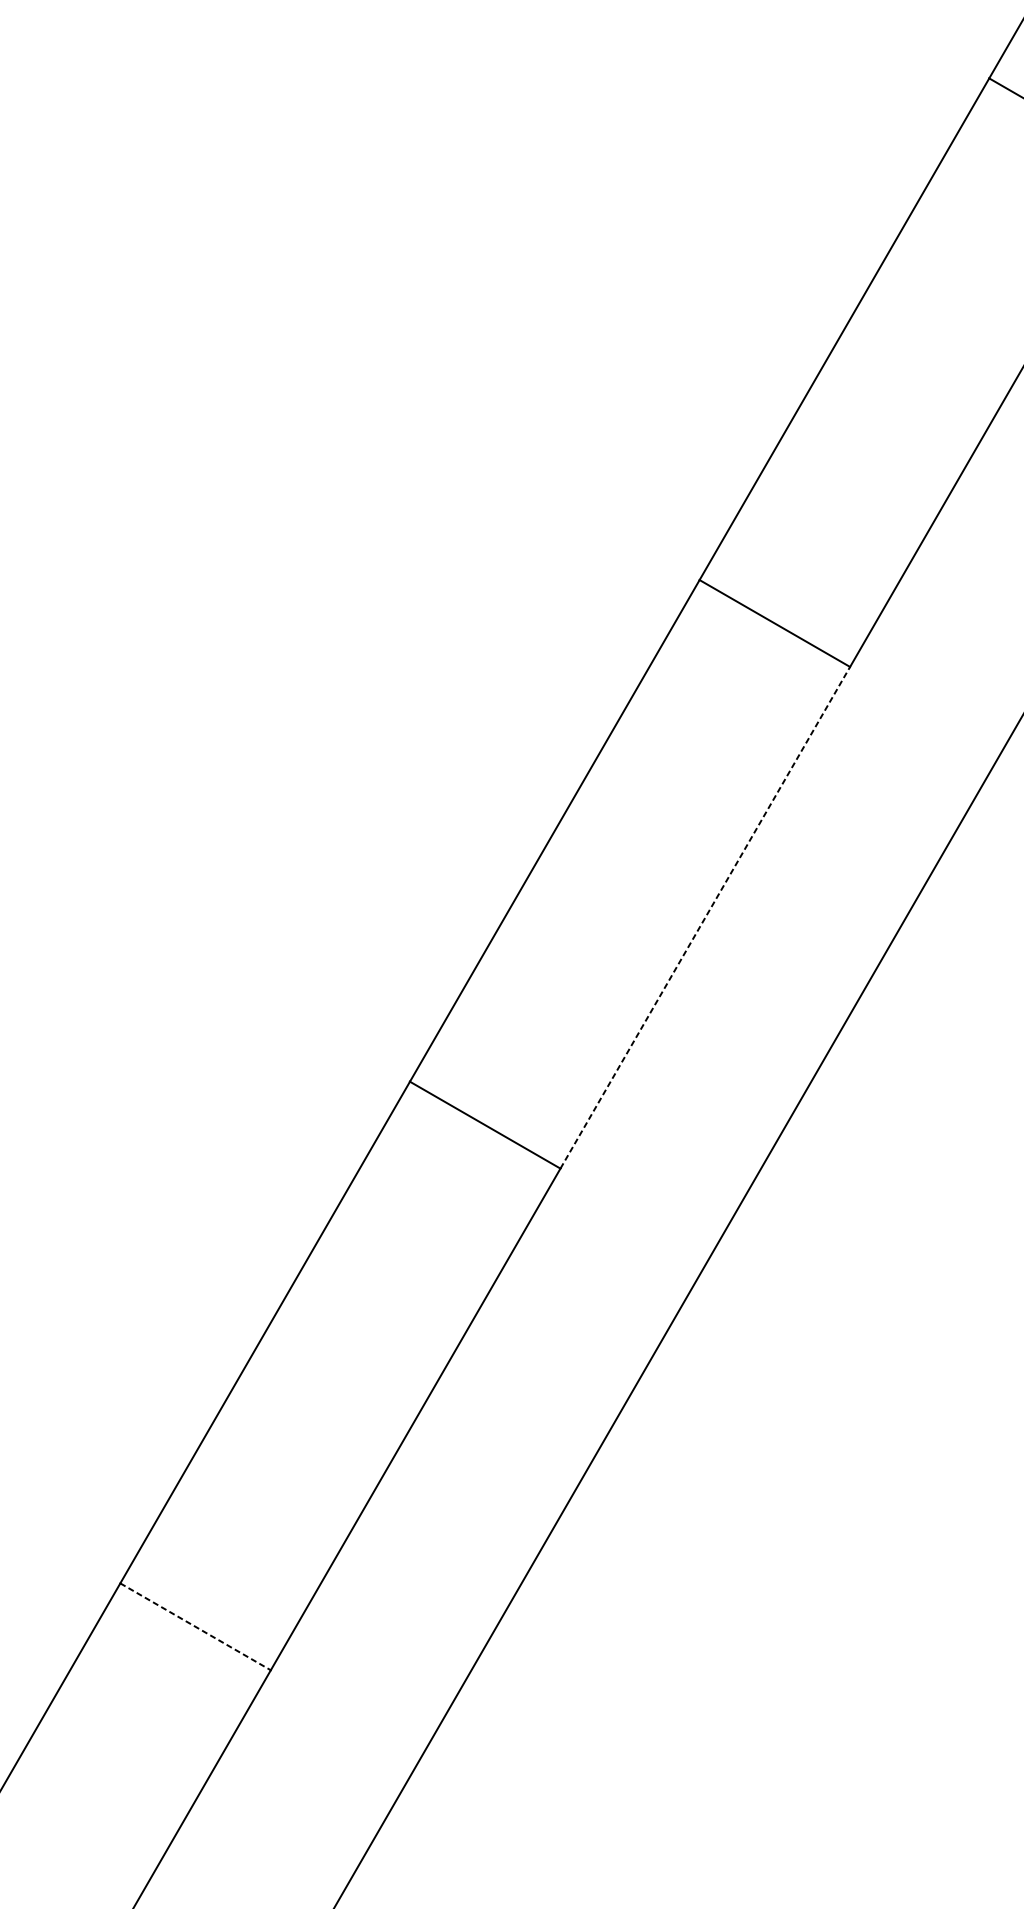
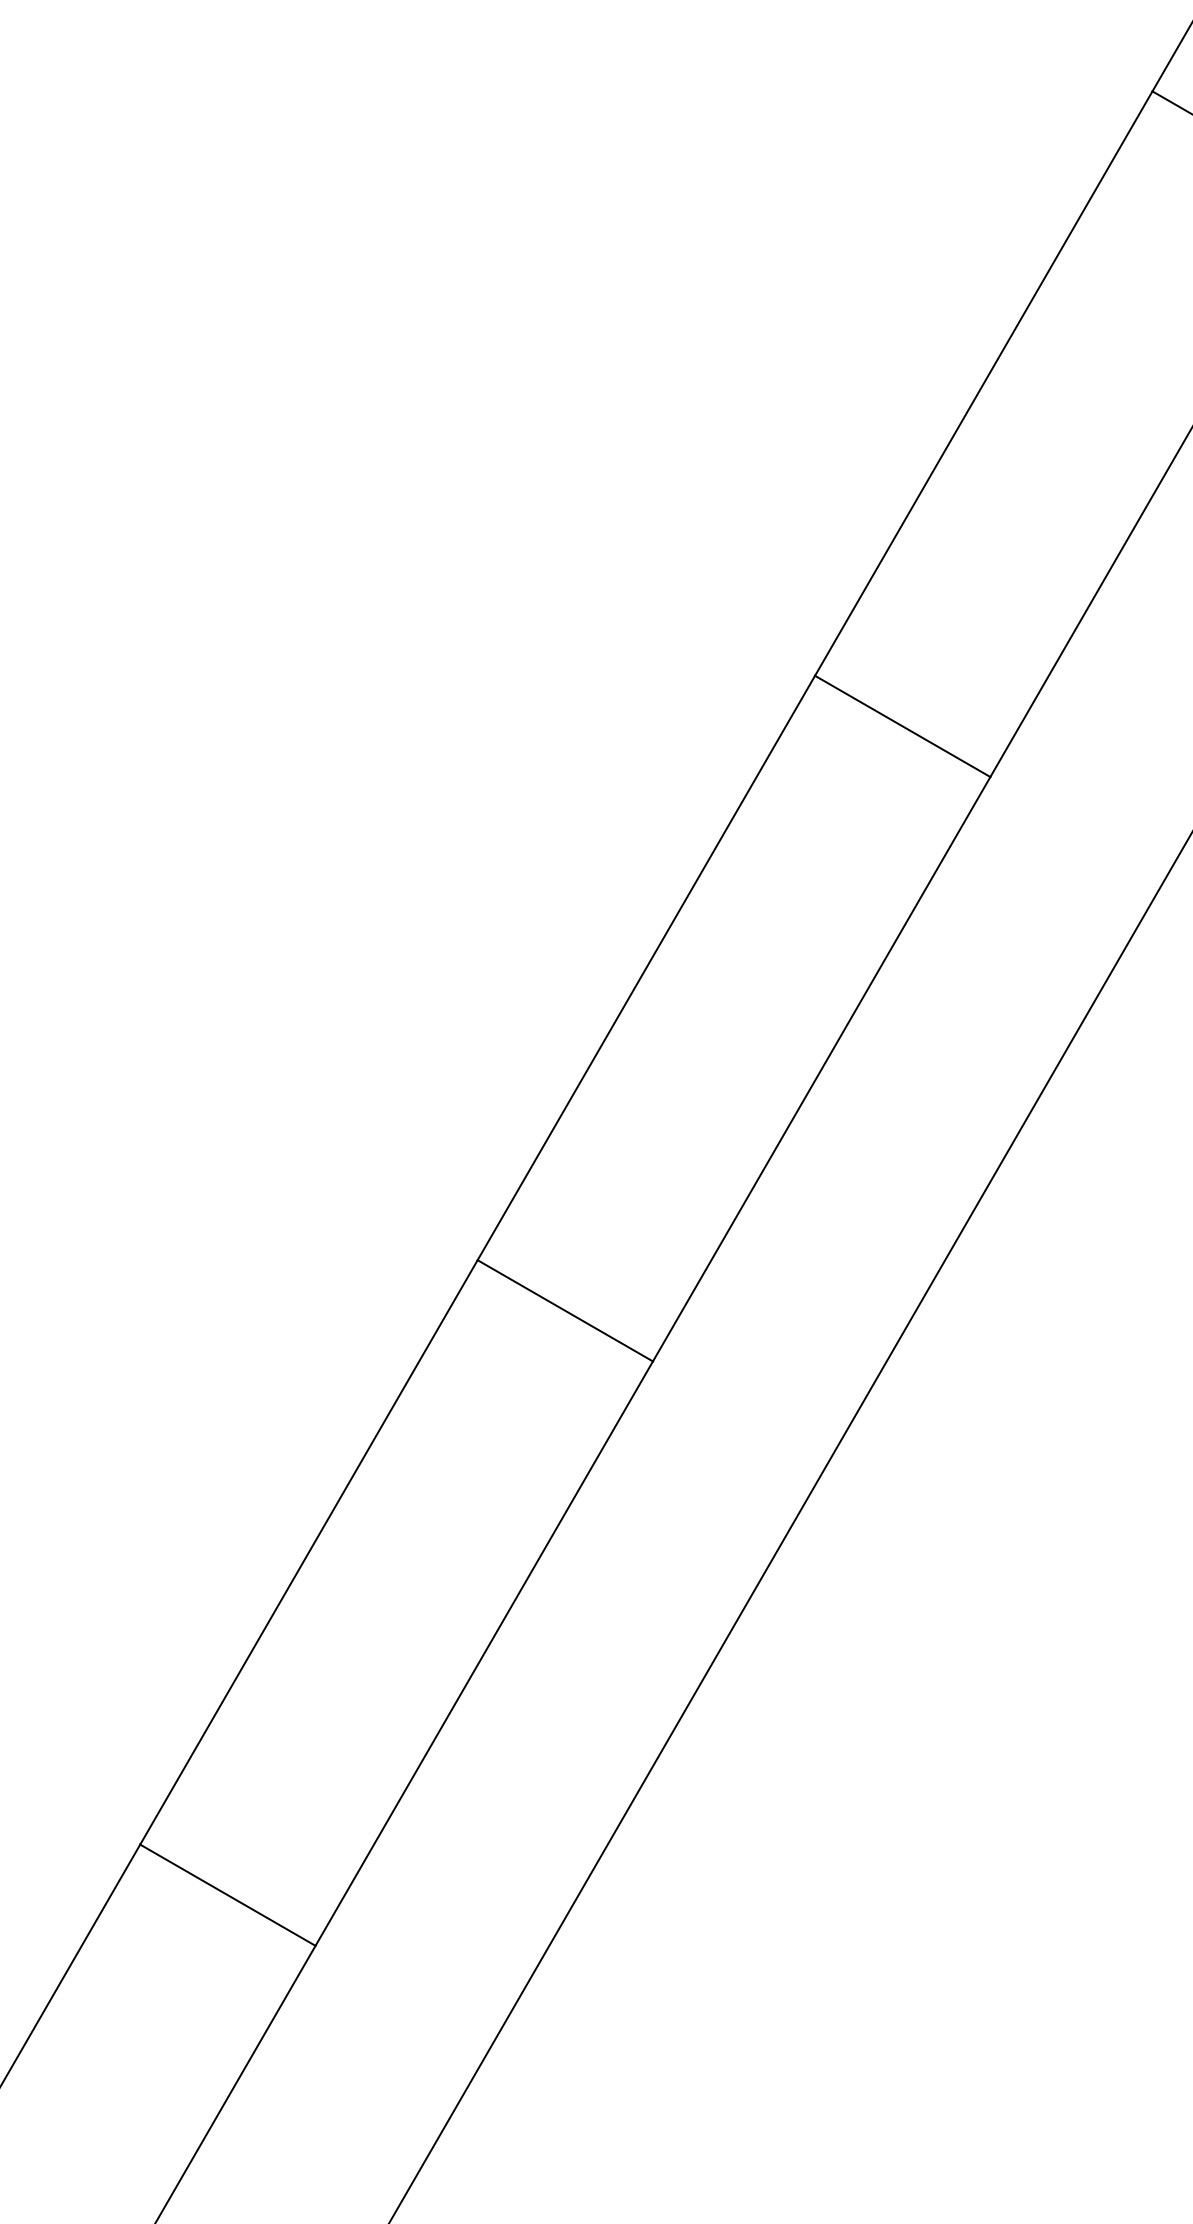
line: (705, 917) -> (821, 1068), dashed -> solid
line: (196, 1627) -> (228, 1895), dashed -> solid

